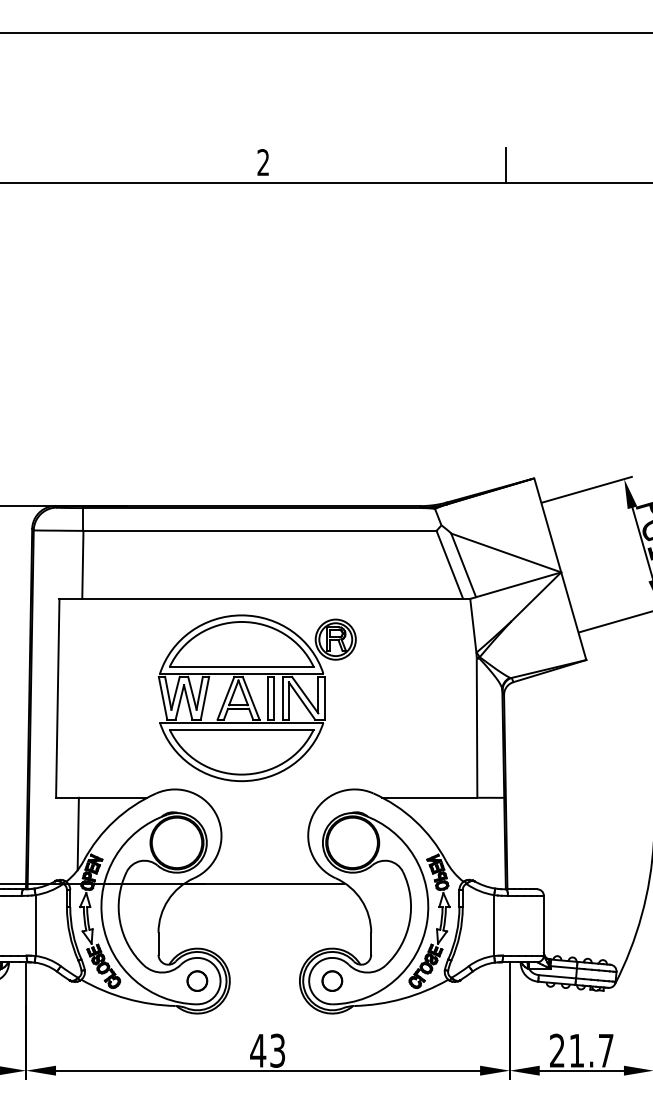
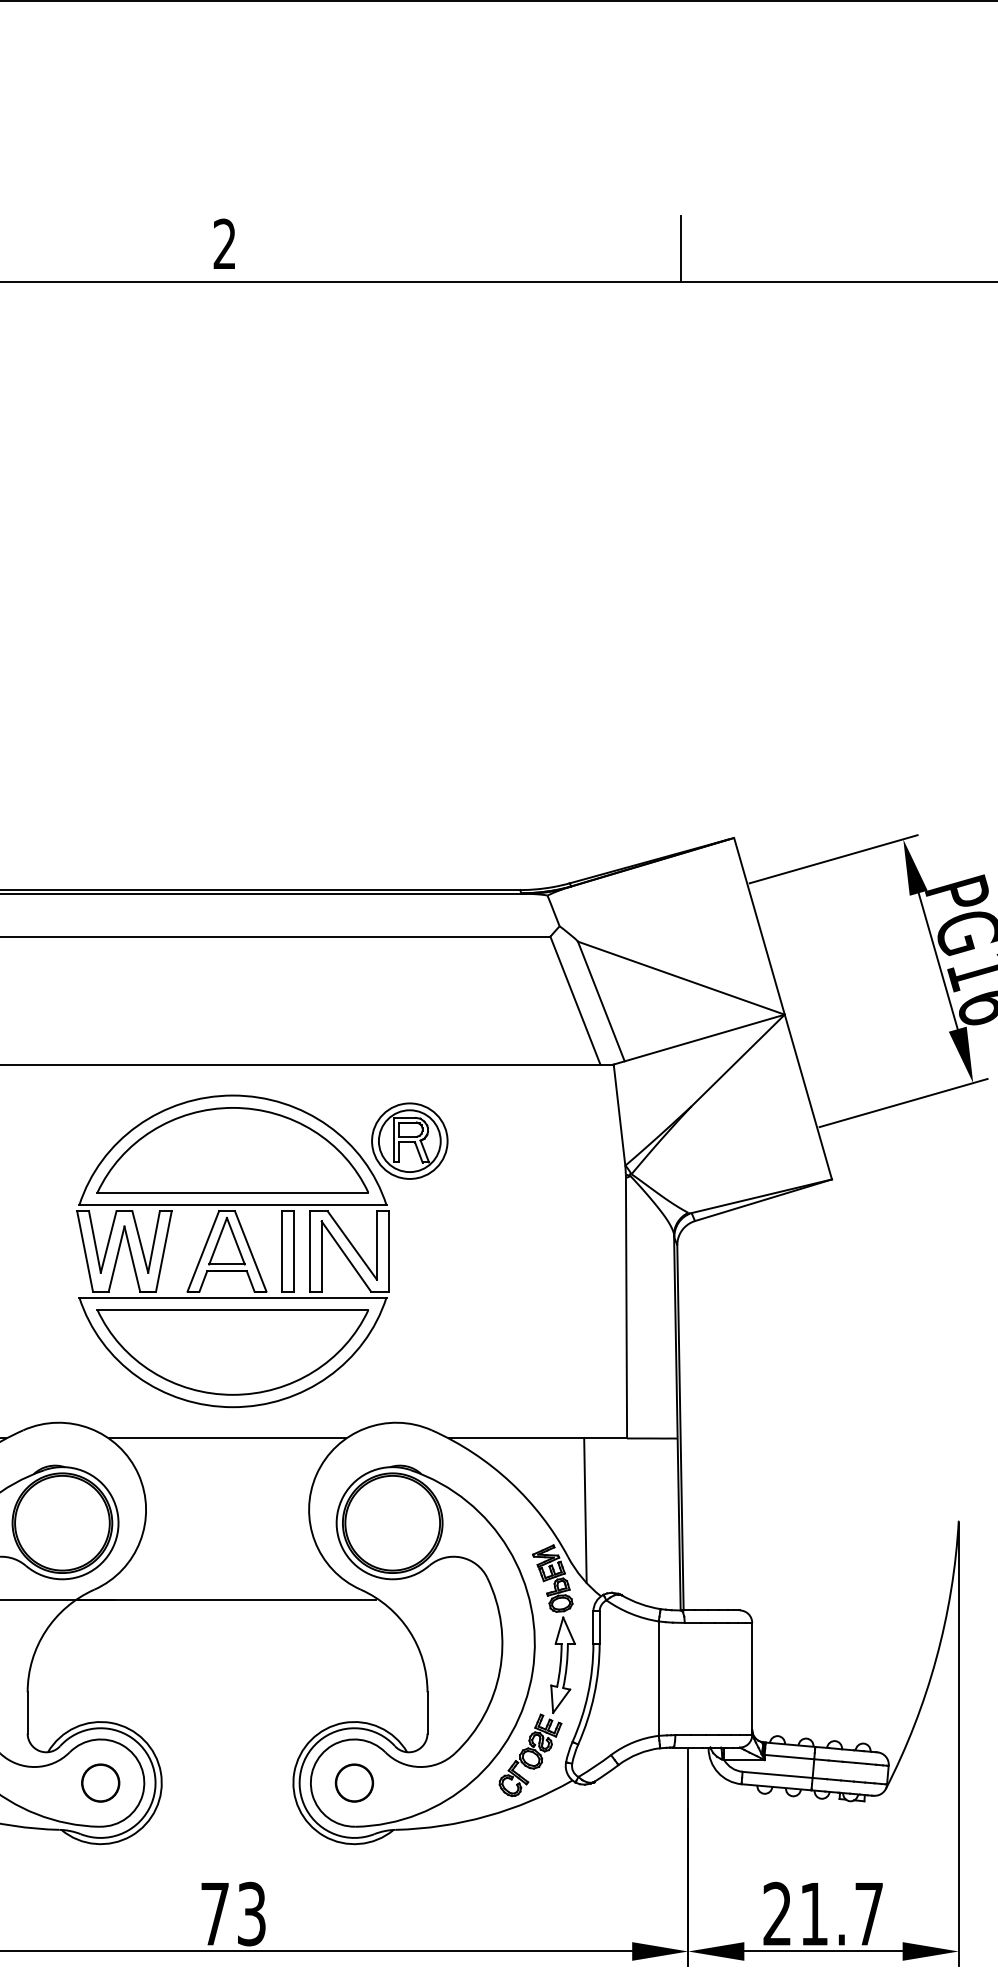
part: (256, 698) -> (260, 1251), moved
line: (264, 797) -> (226, 1437), added
line: (454, 835) -> (584, 1509), added
text: (258, 1050) -> (215, 1913), 43 -> 73

